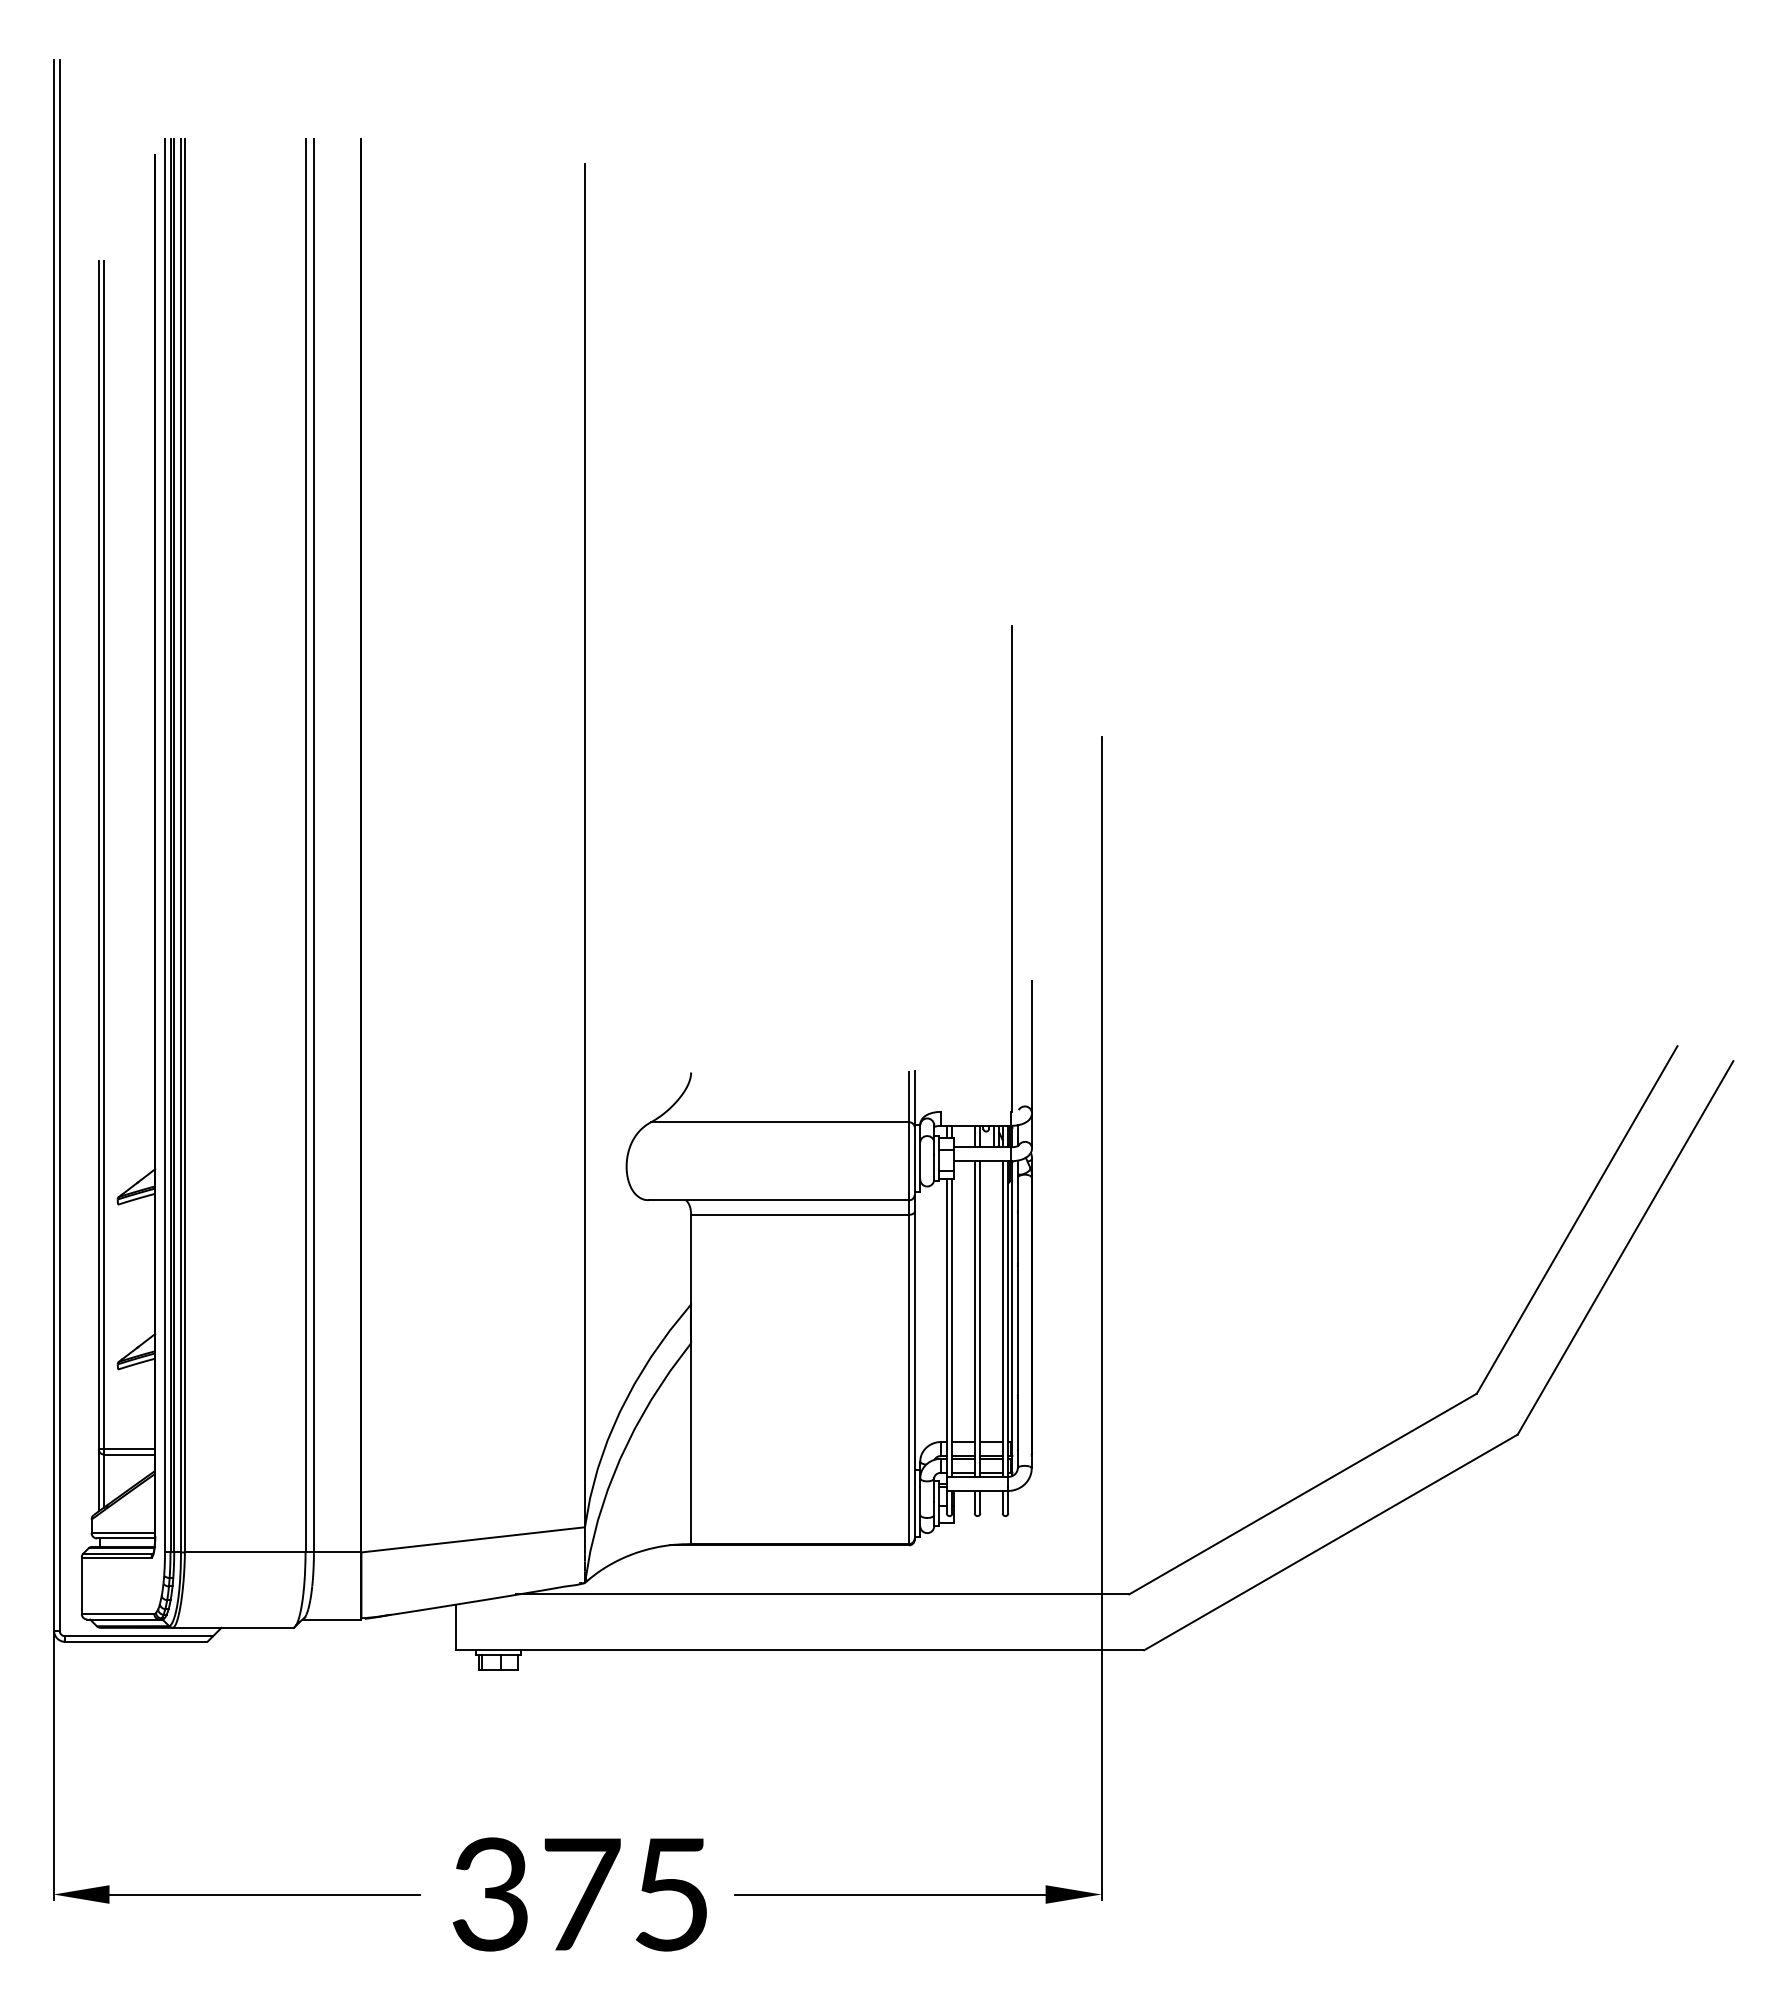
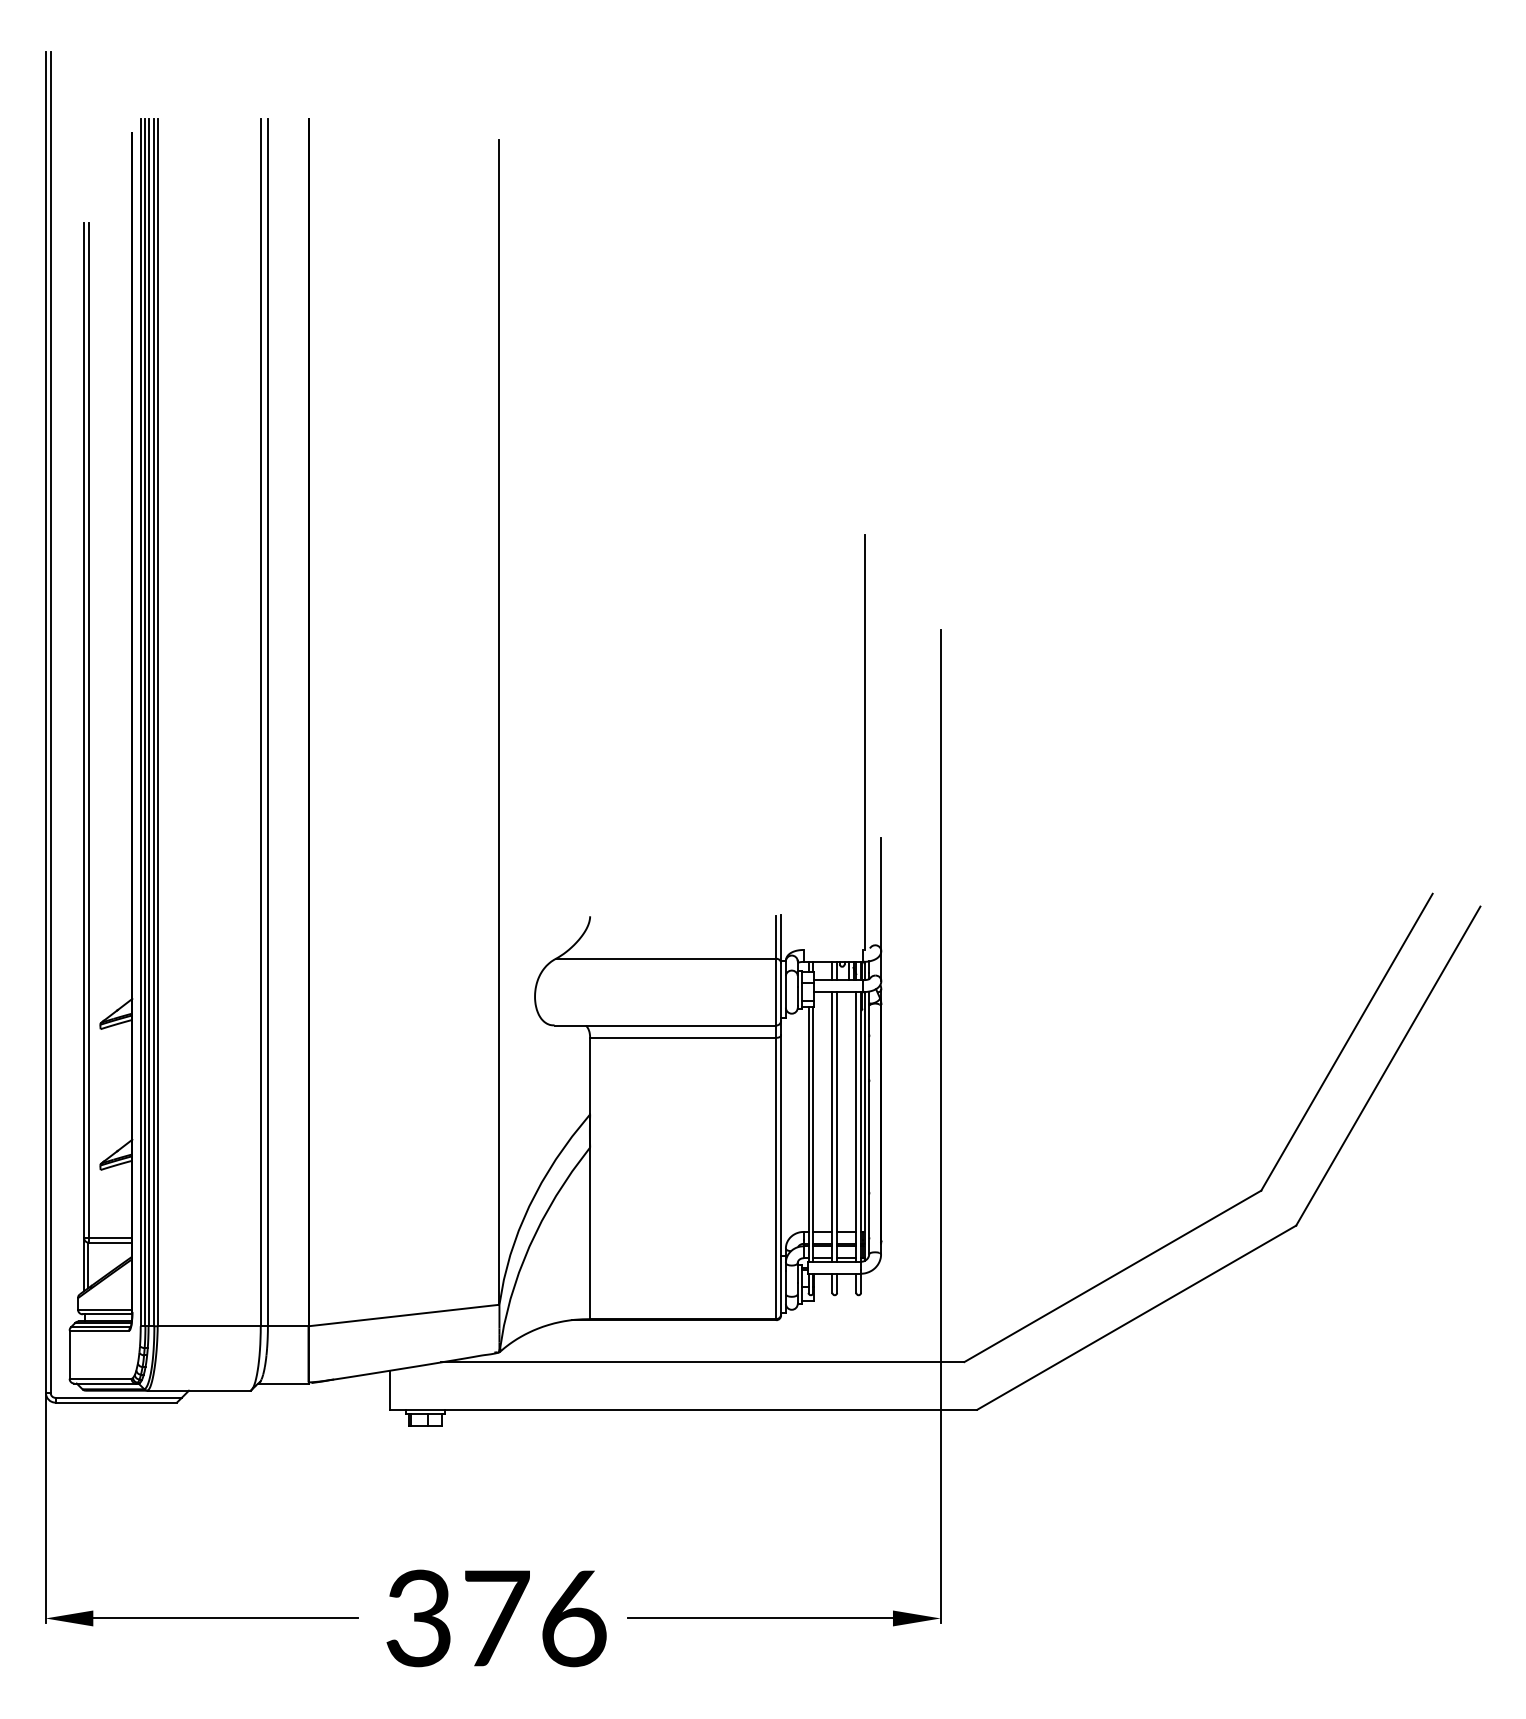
text: (672, 1894) -> (574, 1618), 375 -> 376

